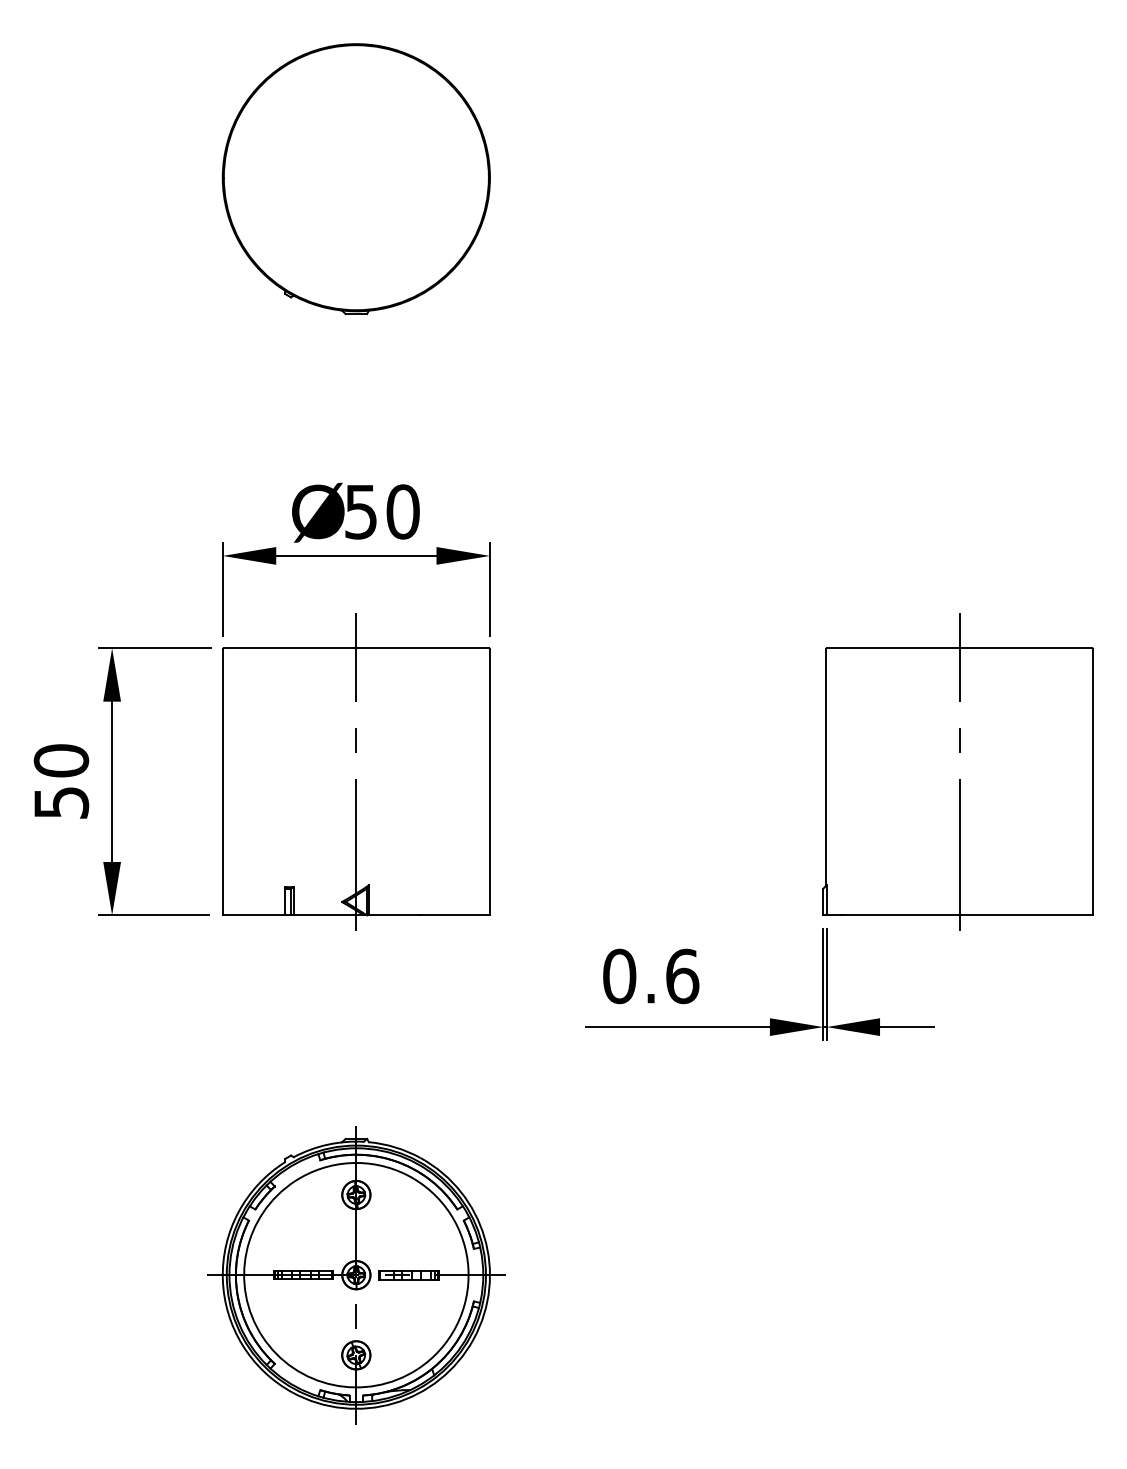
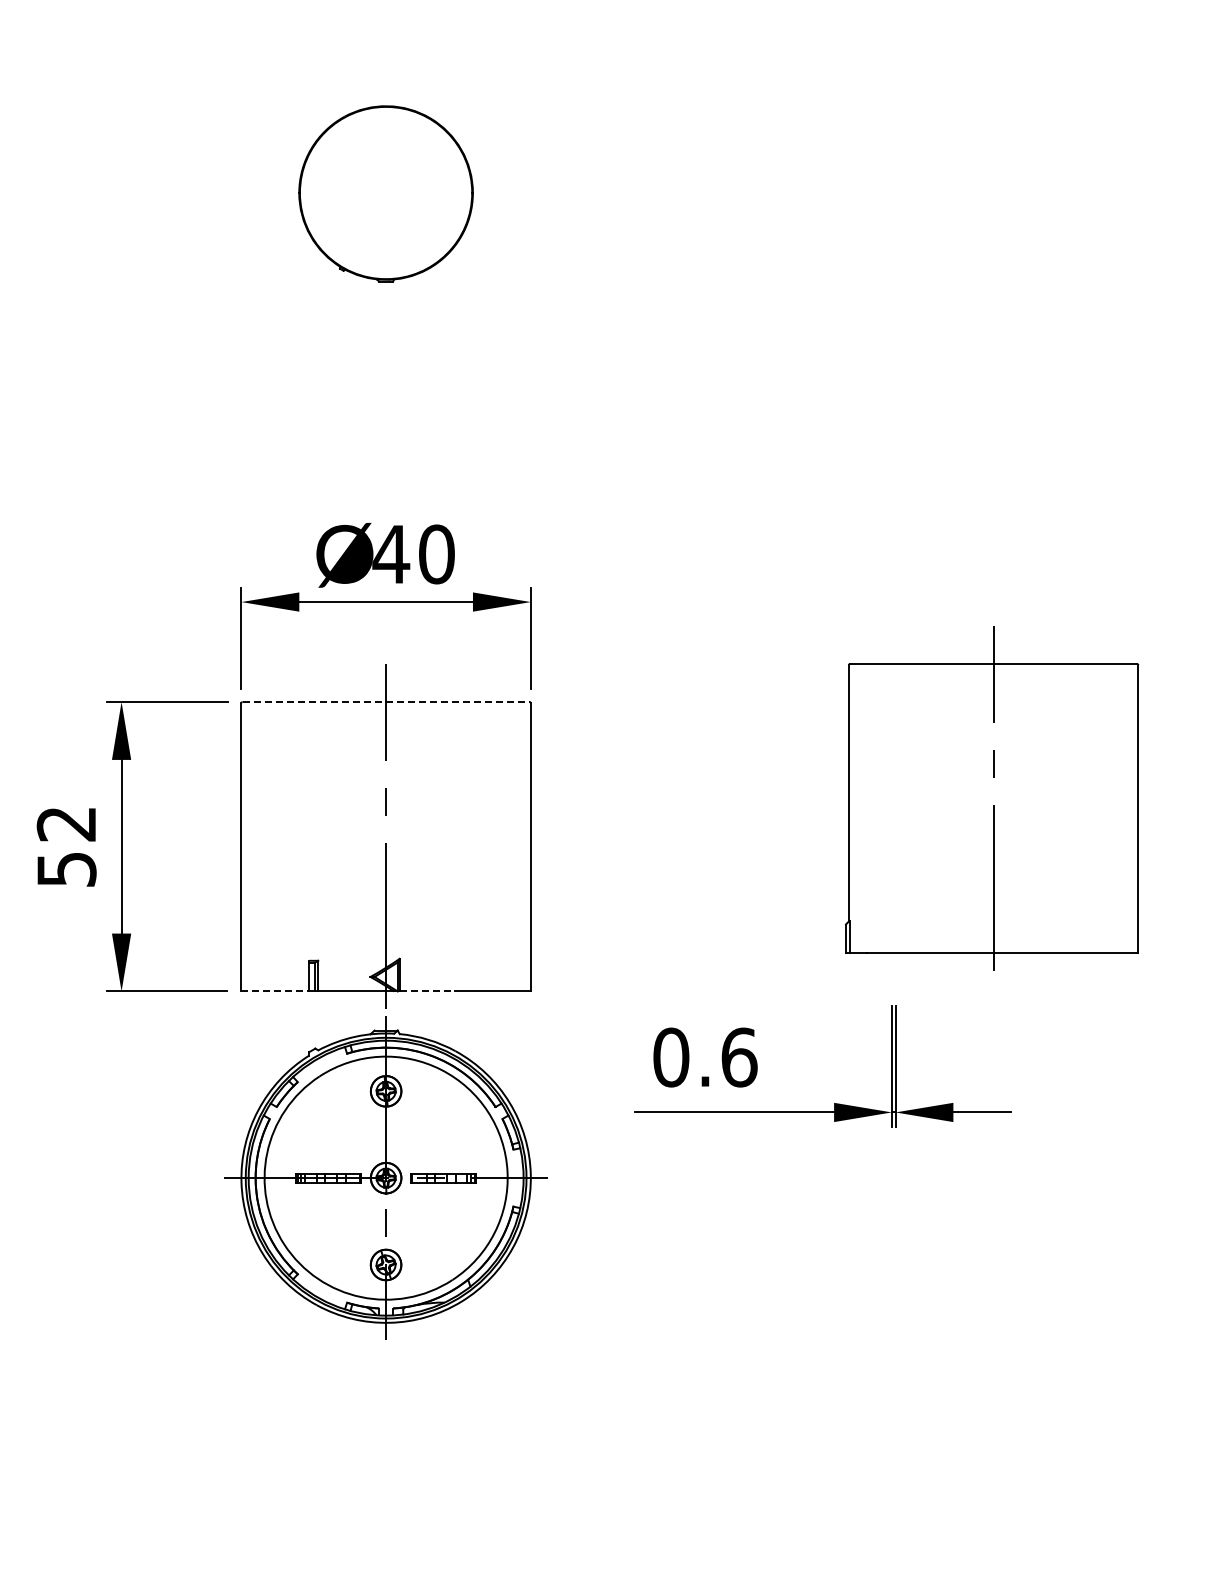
part: (355, 178) -> (385, 193), size x0.6
text: (361, 512) -> (391, 554), 50 -> 40
line: (356, 648) -> (386, 702), solid -> dashed
text: (61, 760) -> (66, 823), 50 -> 52
part: (957, 772) -> (991, 798), moved
line: (254, 915) -> (275, 991), solid -> dashed
line: (394, 915) -> (427, 991), solid -> dashed
part: (355, 1274) -> (385, 1177), moved

